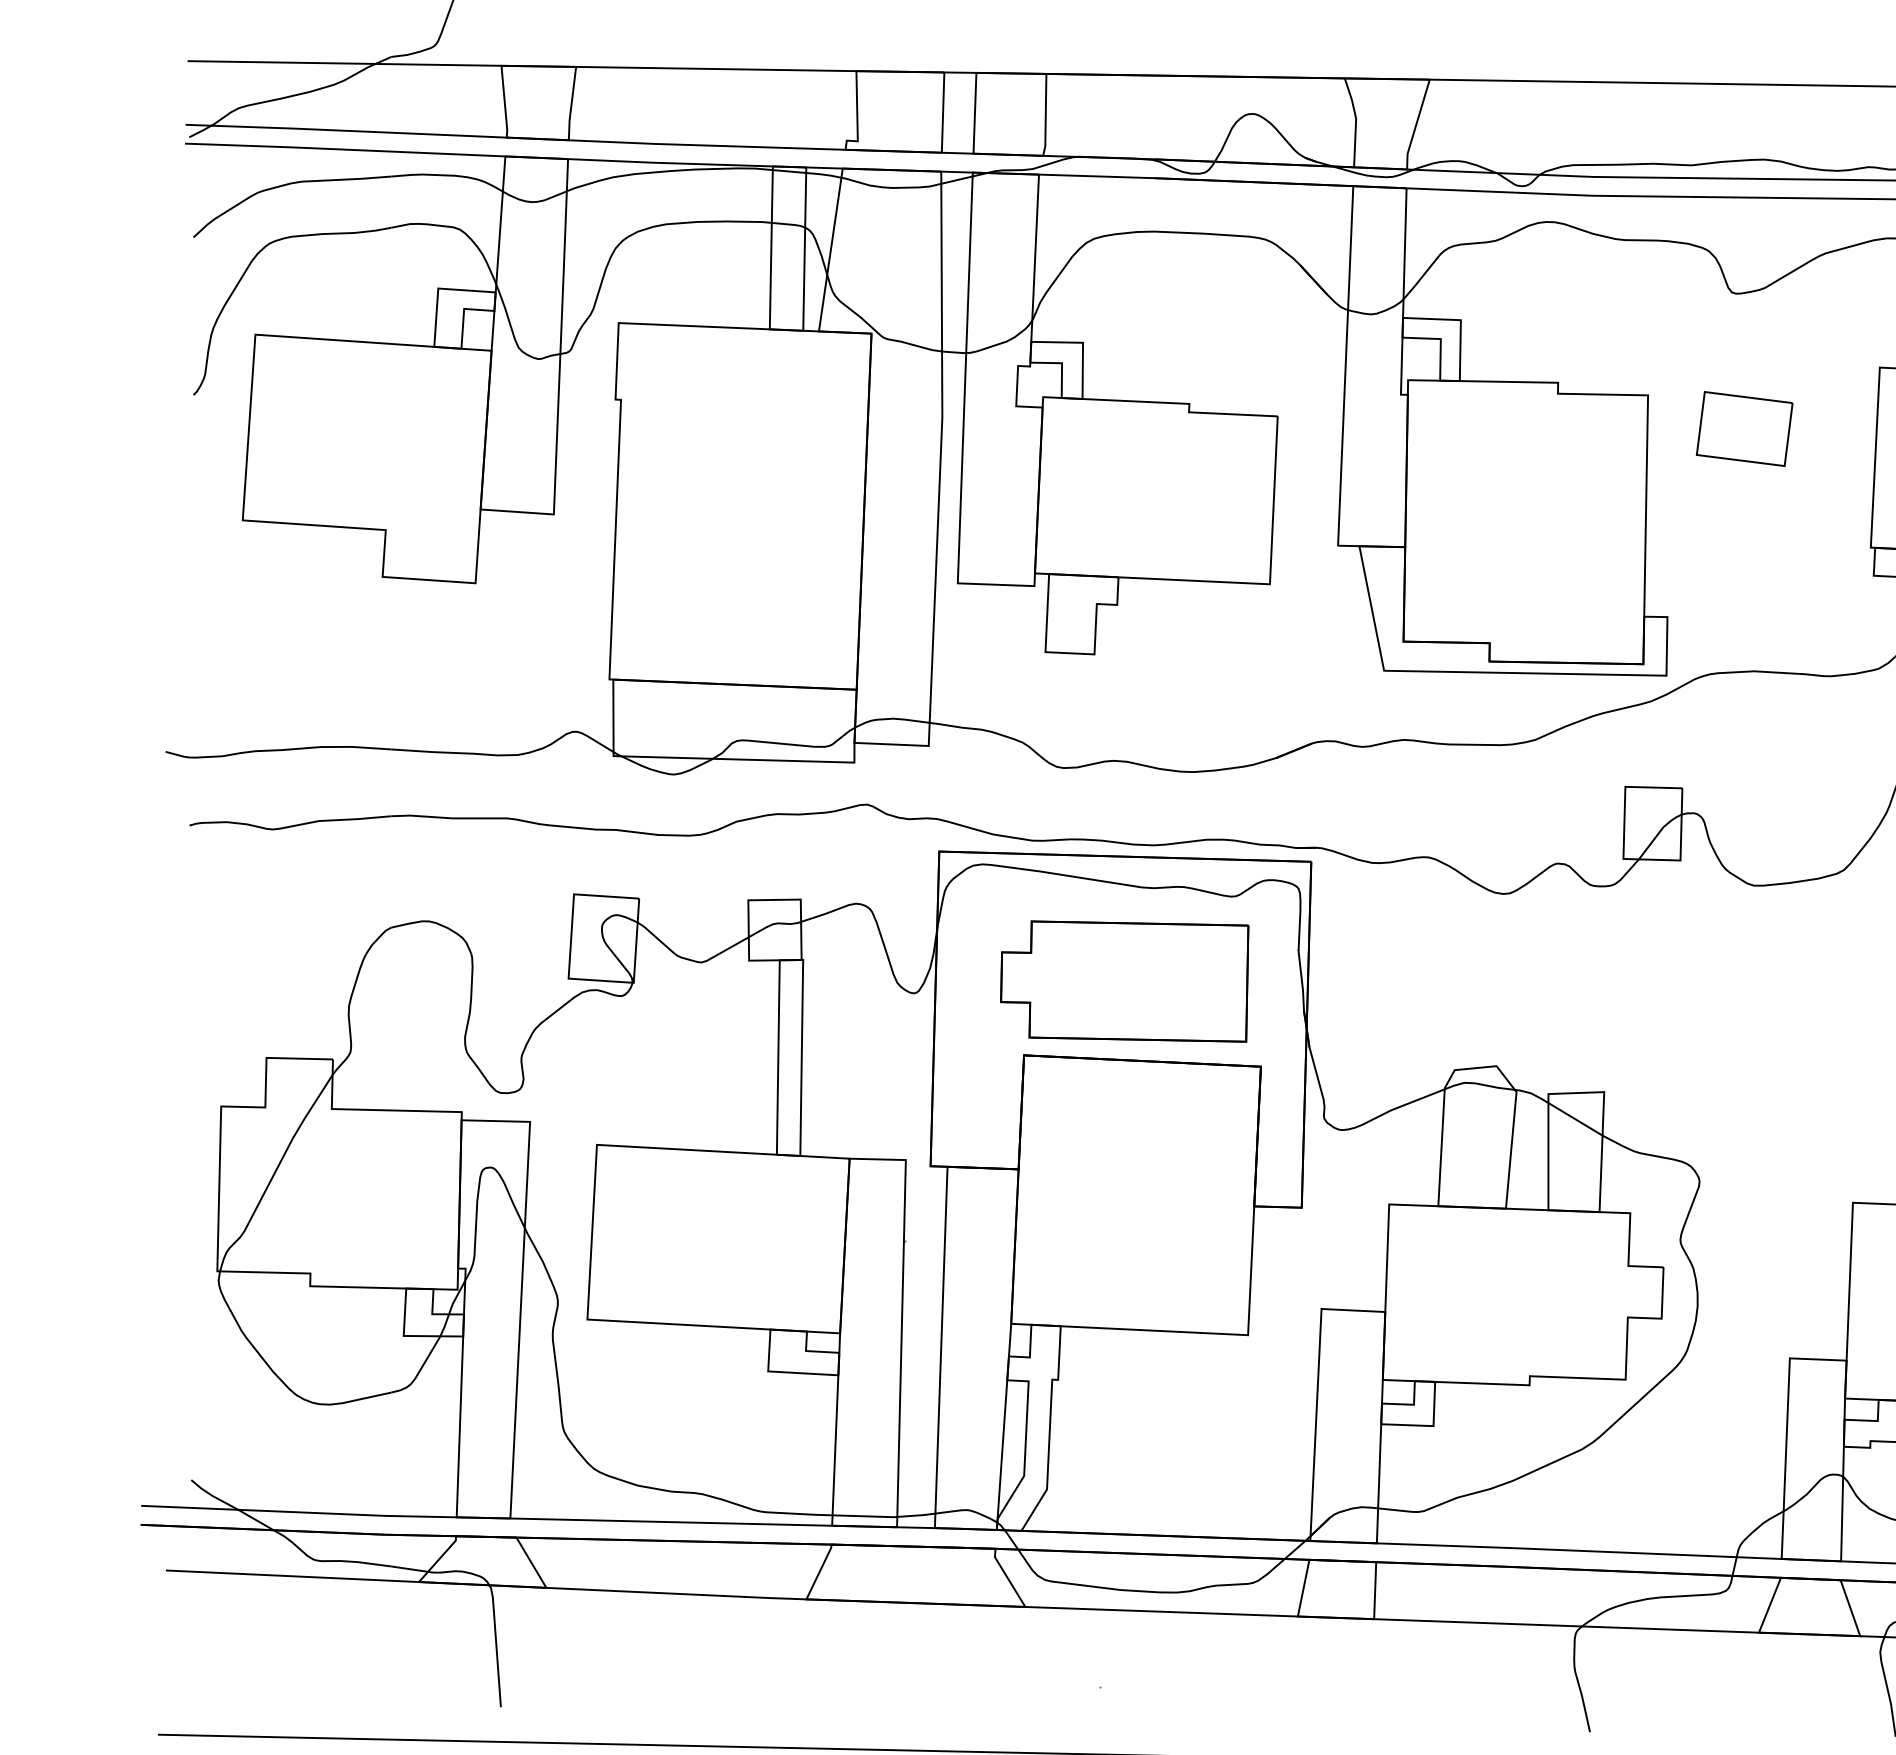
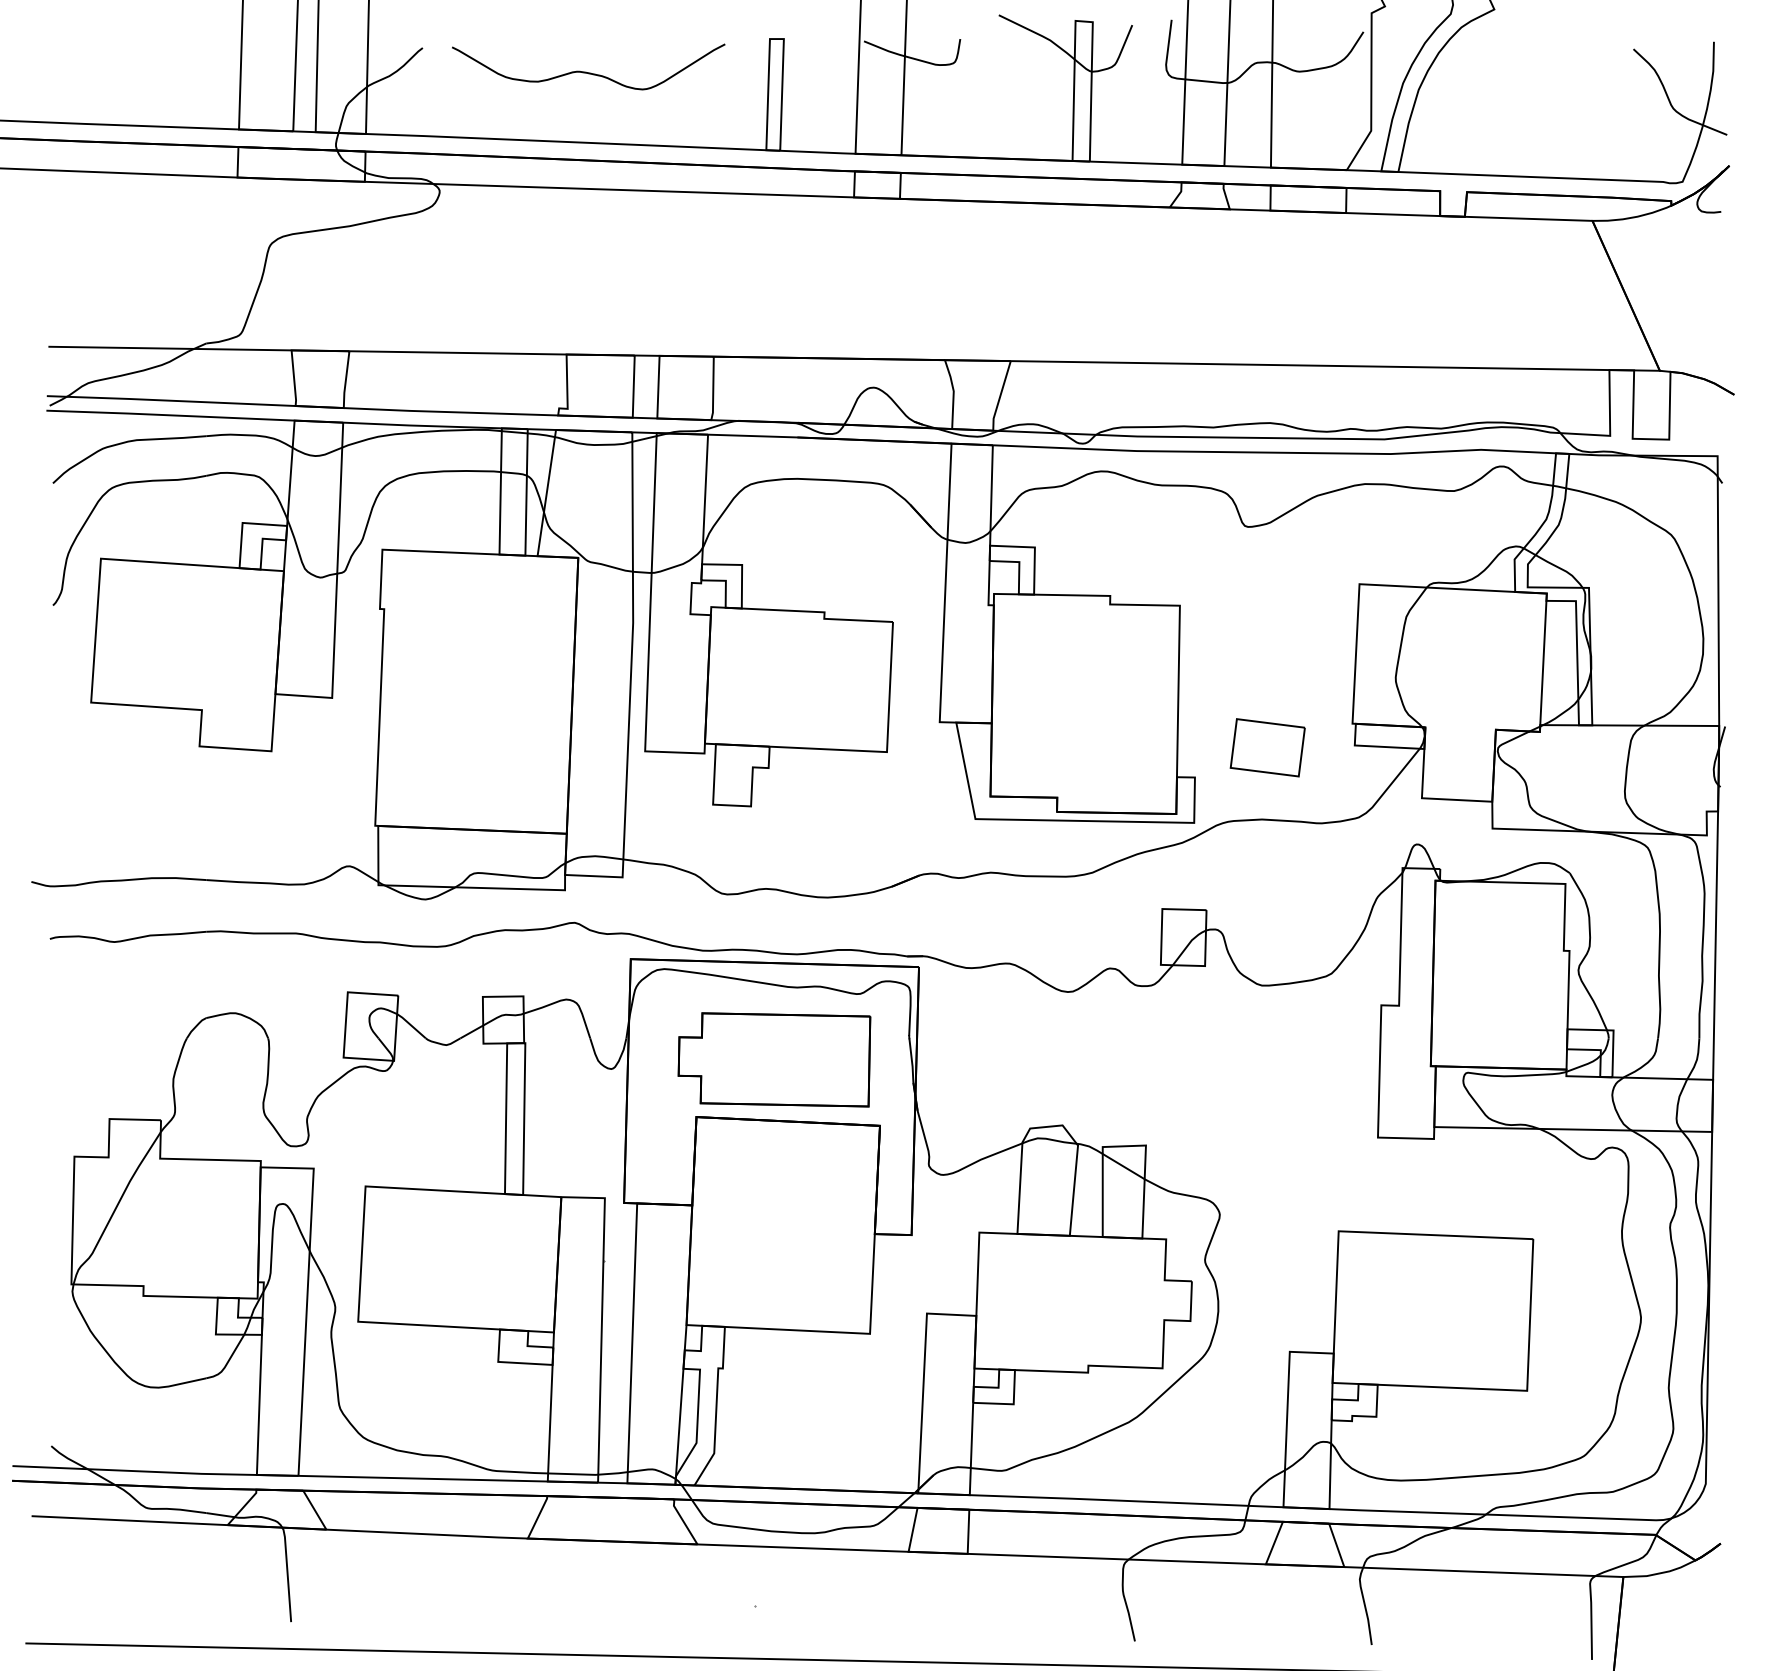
part: (1744, 428) -> (1267, 747), moved

